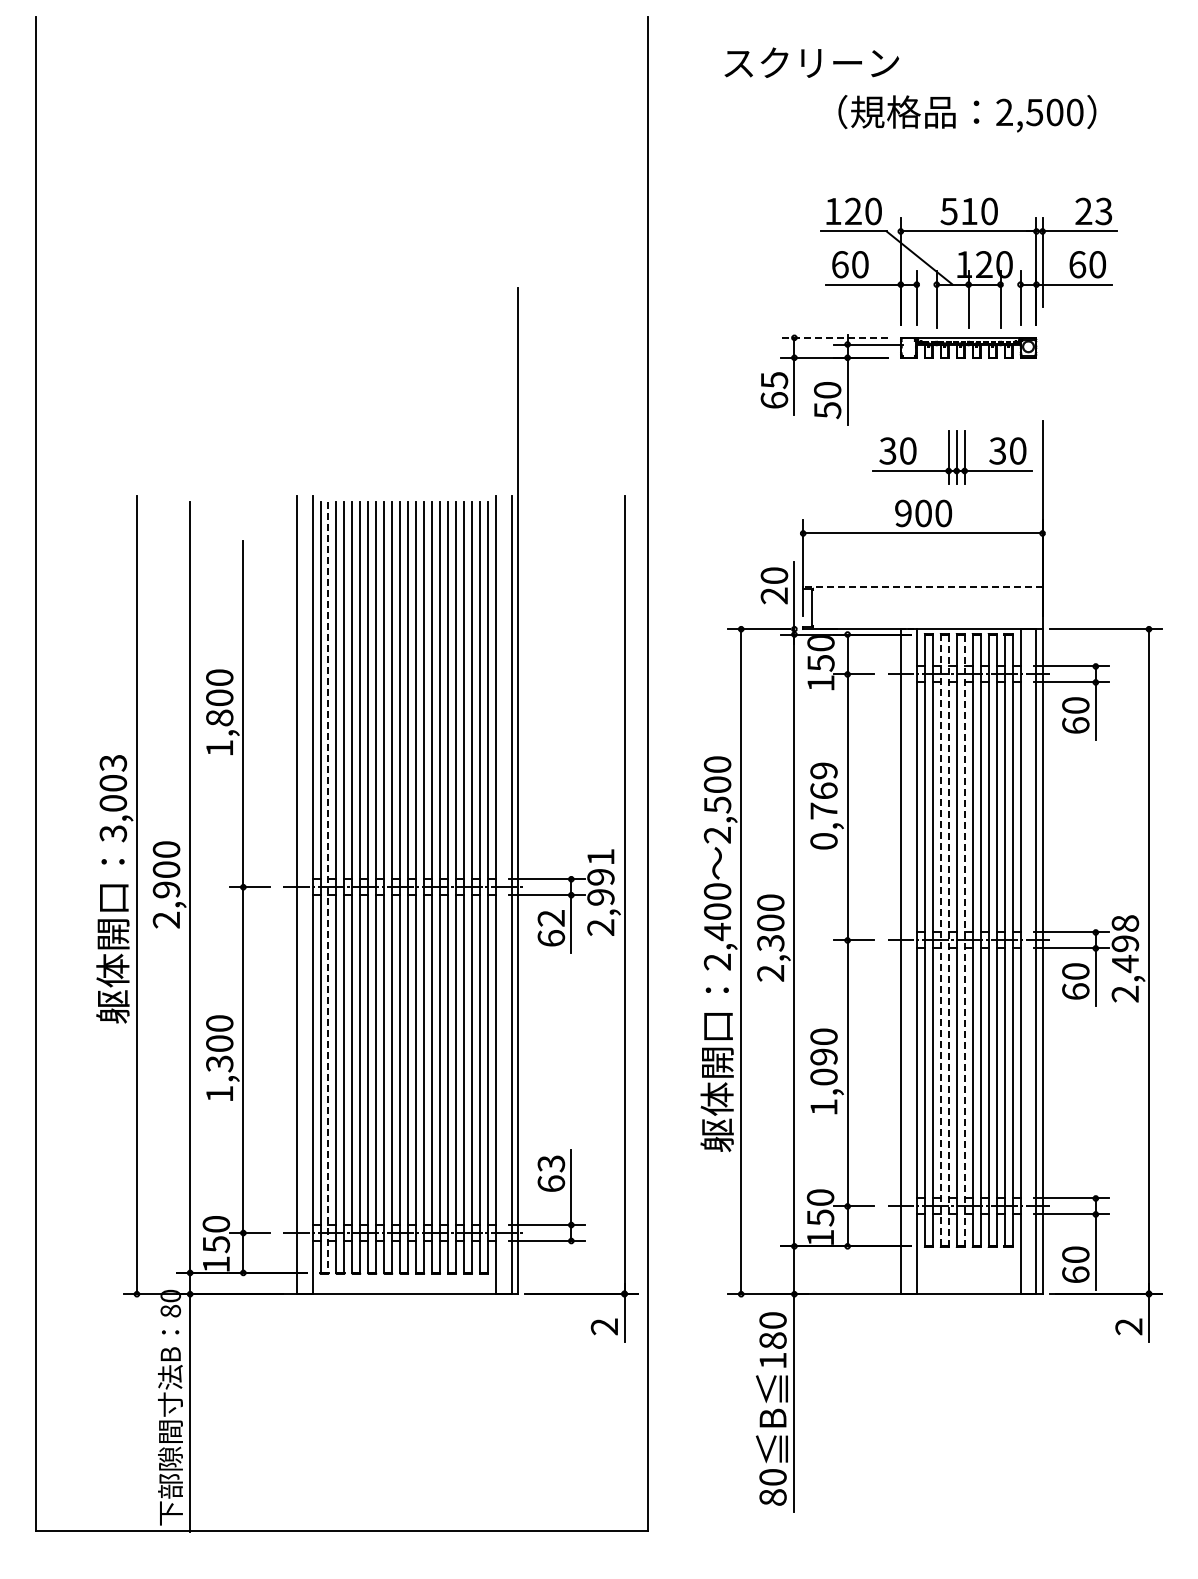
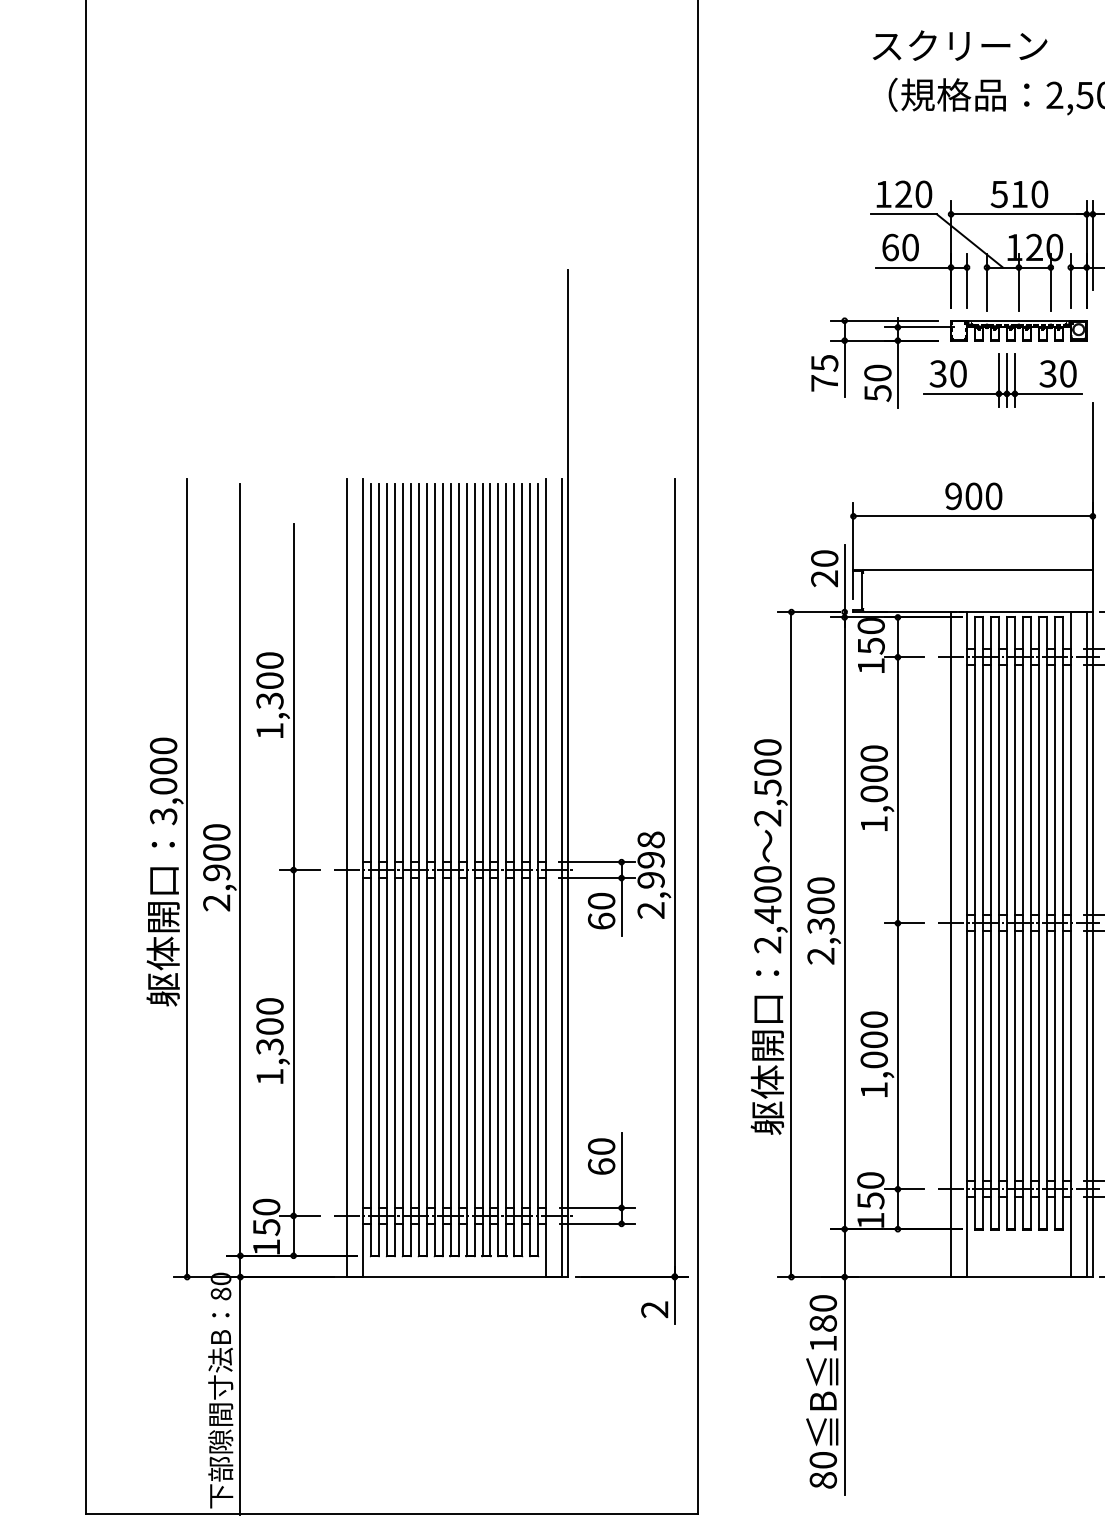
text: (811, 62) -> (959, 45), moved
line: (833, 337) -> (883, 320), dashed -> solid
text: (774, 400) -> (824, 383), 65 -> 75
part: (952, 457) -> (1002, 380), moved
line: (922, 586) -> (972, 569), dashed -> solid
text: (219, 717) -> (269, 700), 1,800 -> 1,300
text: (112, 762) -> (162, 745), 3,003 -> 3,000
text: (823, 805) -> (873, 788), 0,769 -> 1,000
text: (600, 856) -> (650, 839), 2,991 -> 2,998
line: (328, 887) -> (378, 870), dashed -> solid
text: (551, 918) -> (601, 901), 62 -> 60
line: (940, 940) -> (990, 923), dashed -> solid
line: (948, 940) -> (998, 923), dashed -> solid
line: (964, 940) -> (1014, 923), dashed -> solid
text: (823, 1056) -> (873, 1039), 1,090 -> 1,000
text: (551, 1163) -> (601, 1146), 63 -> 60

